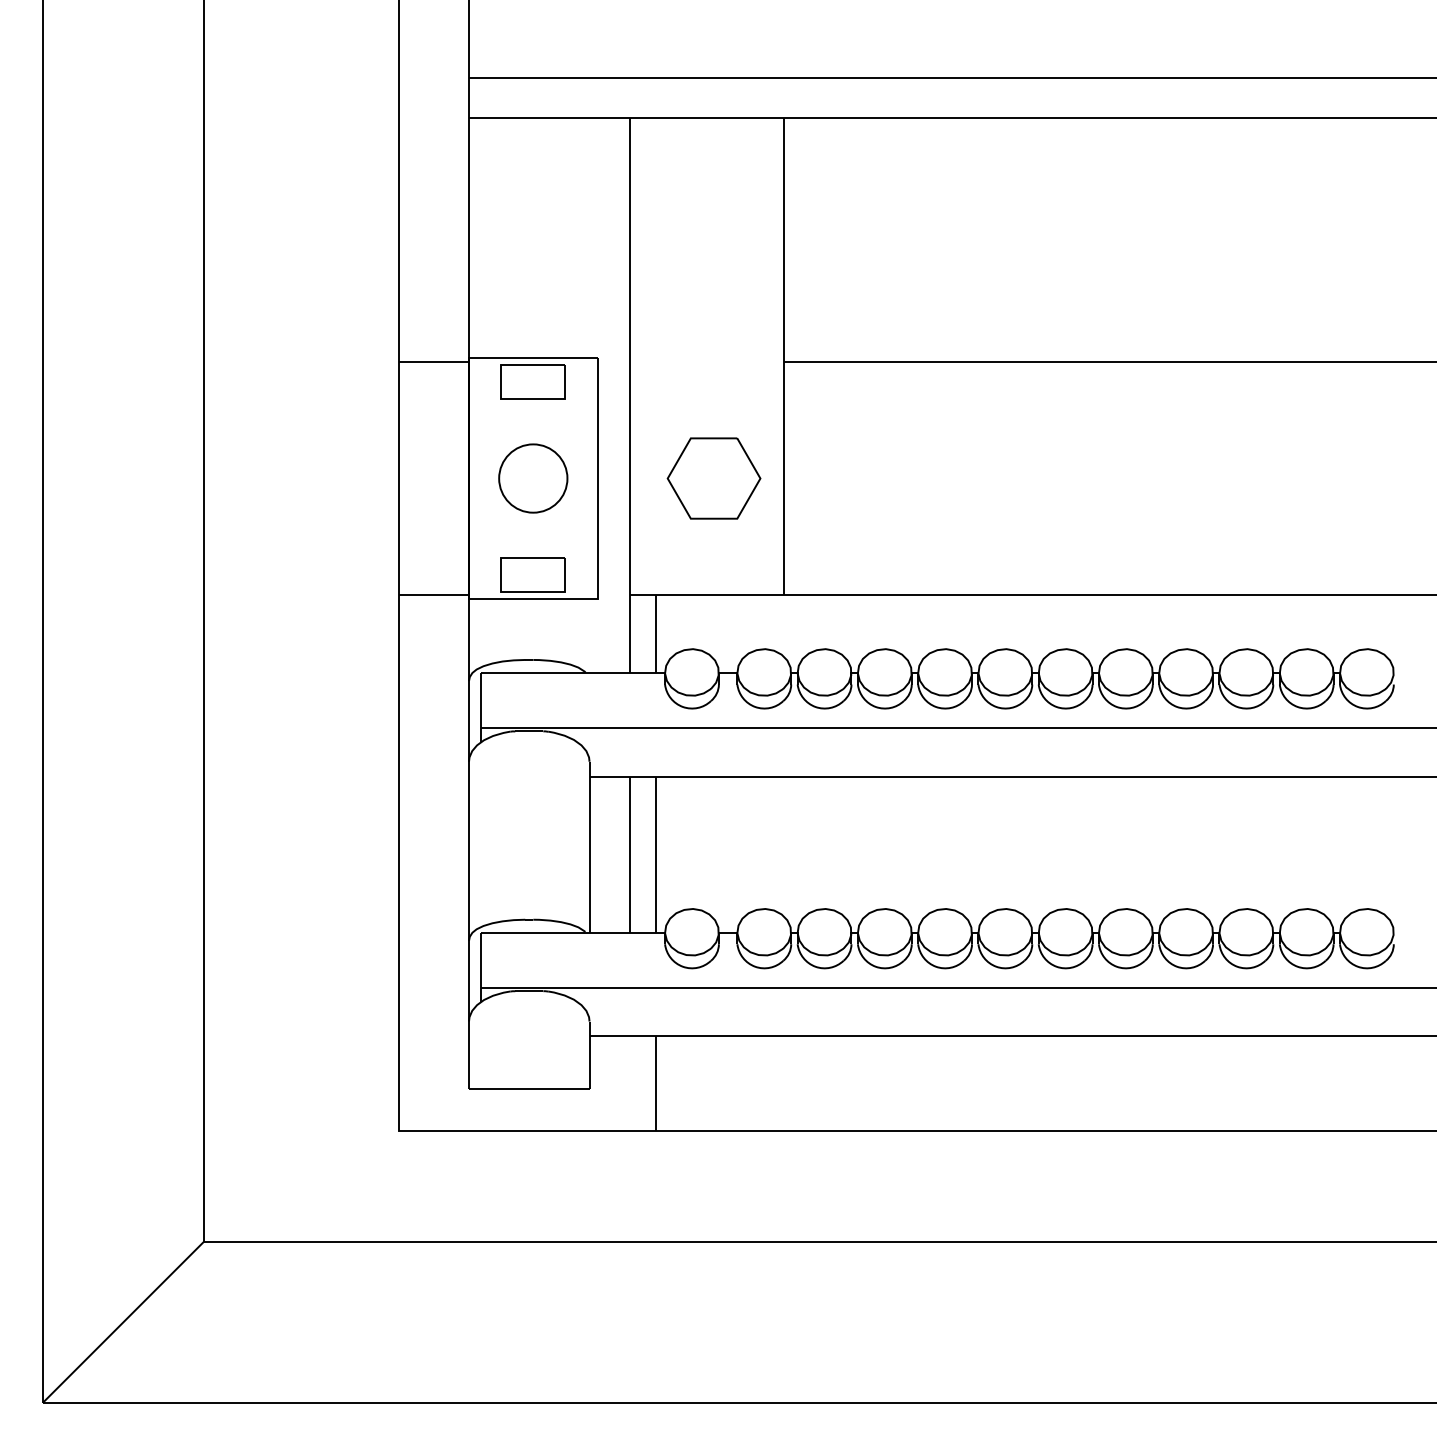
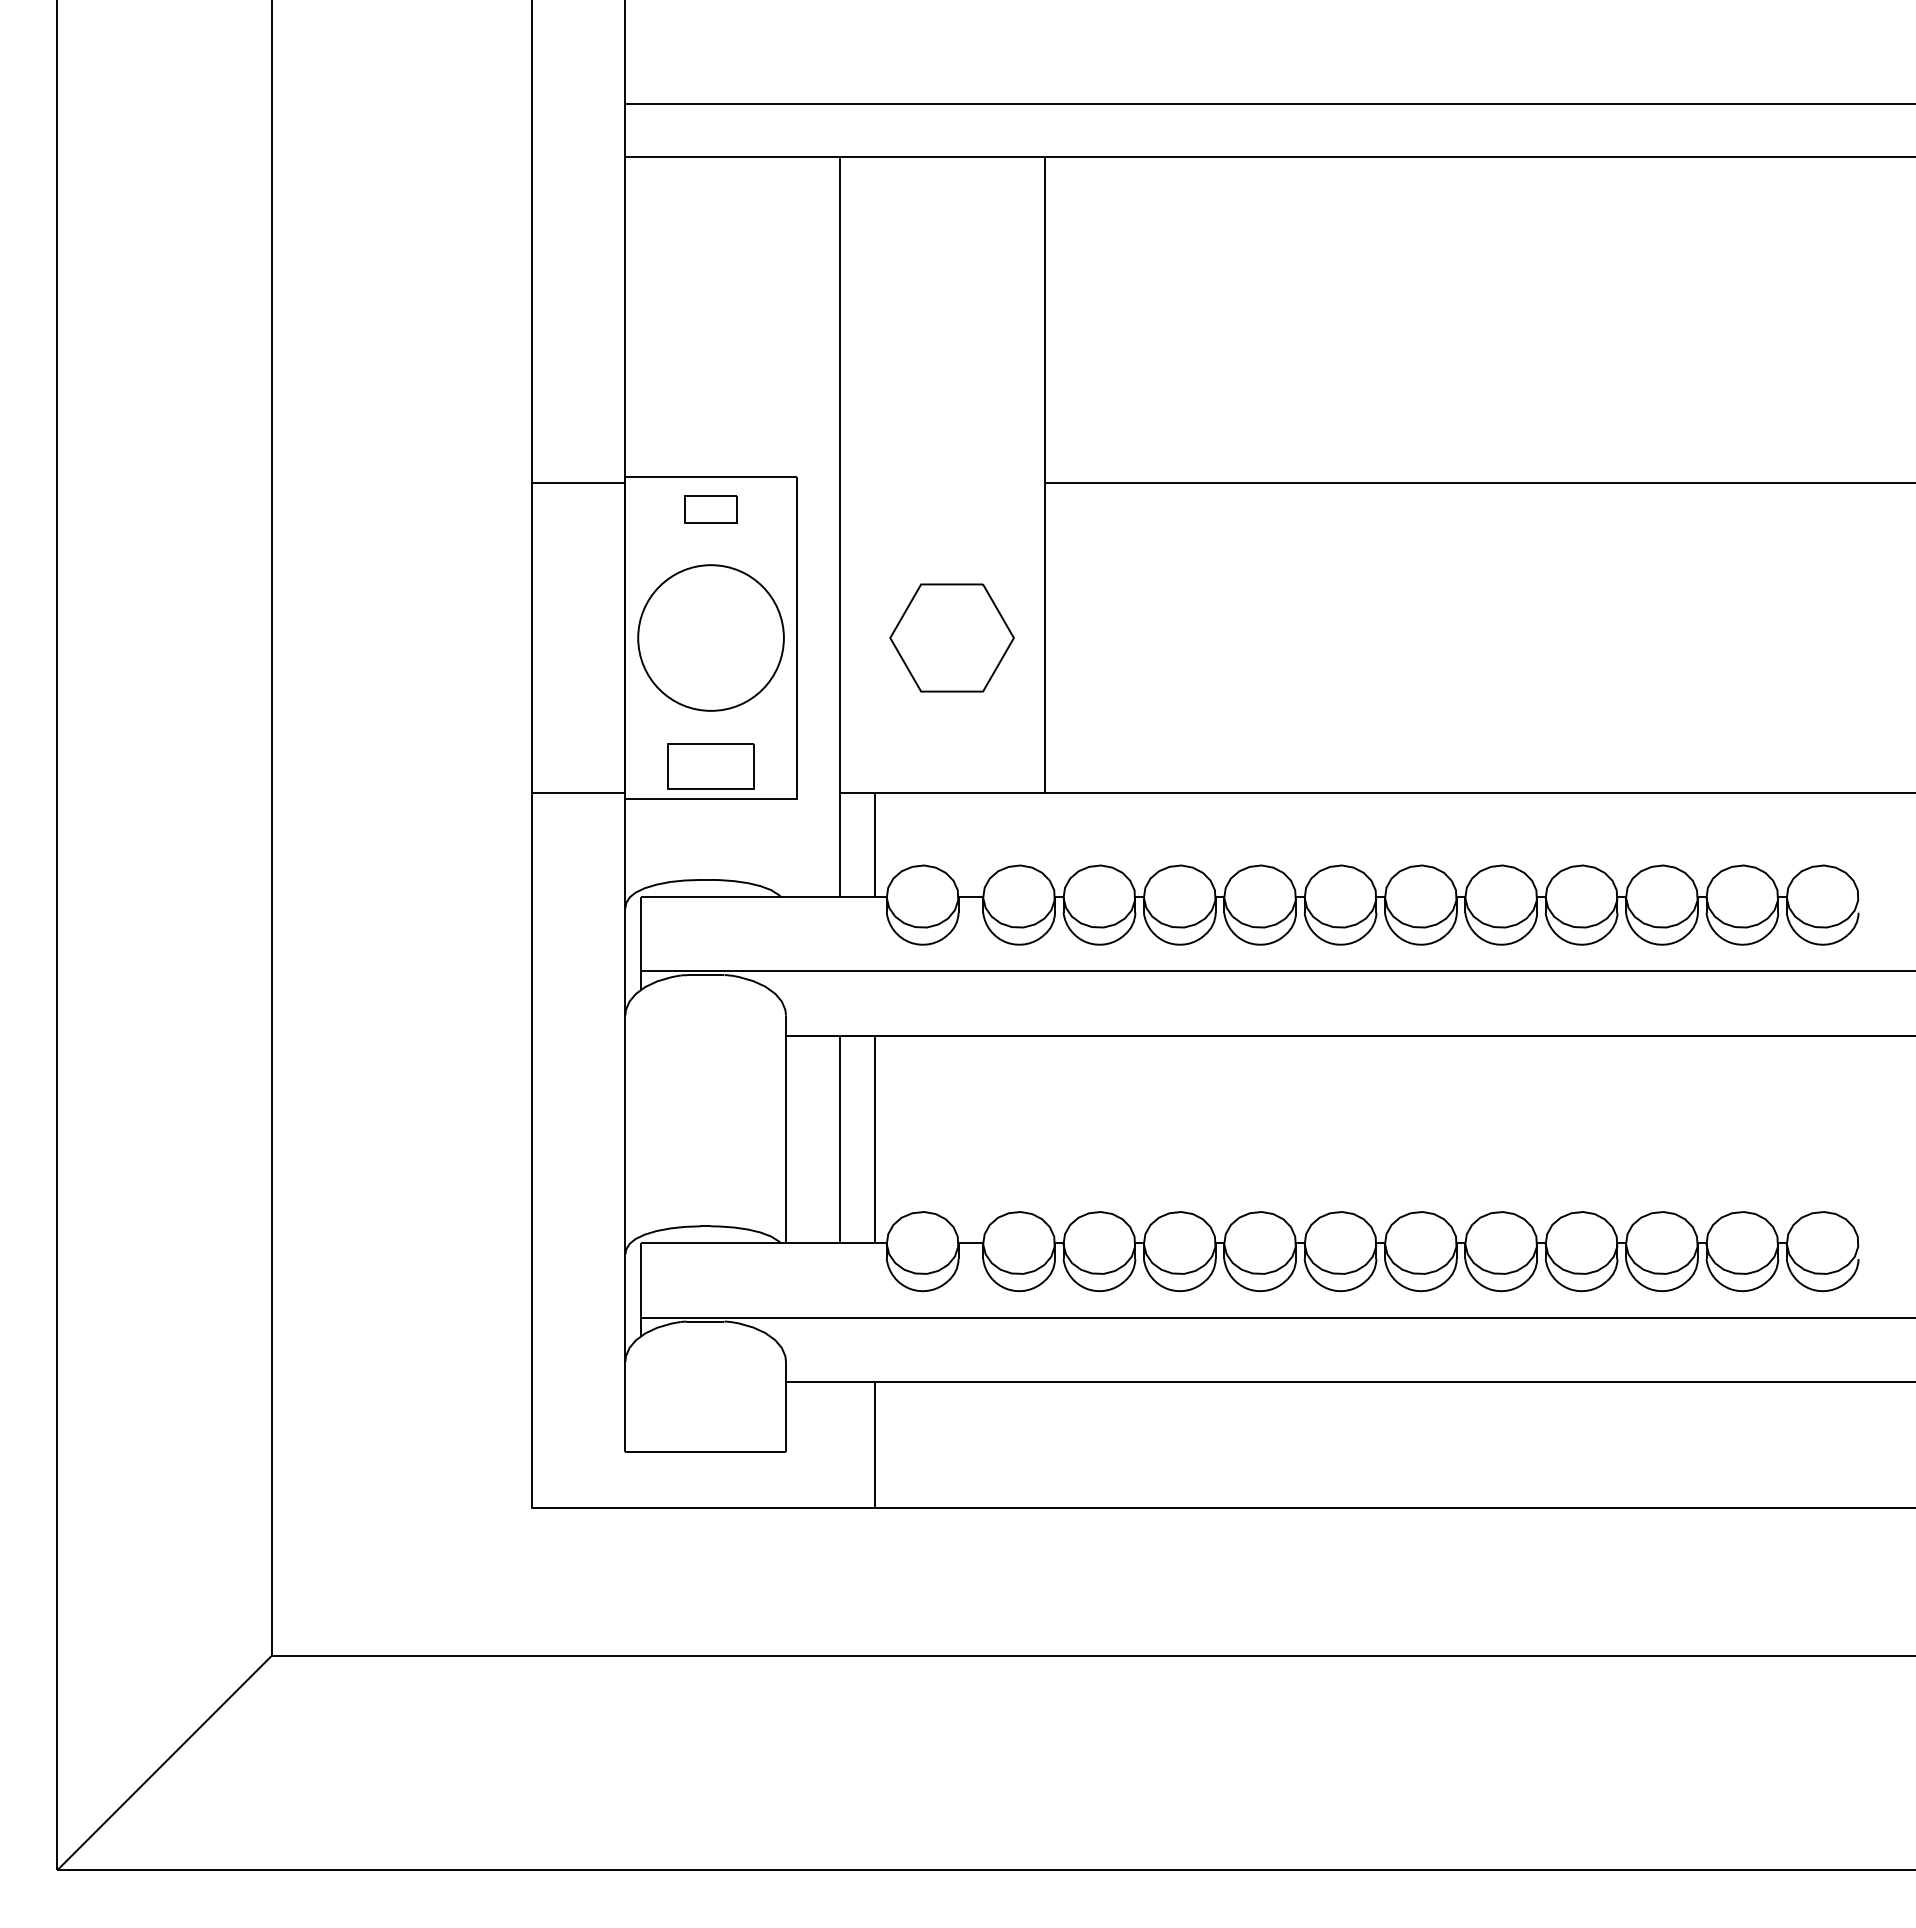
part: (532, 382) -> (710, 509), size x0.6
part: (532, 478) -> (710, 637), size x1.6

